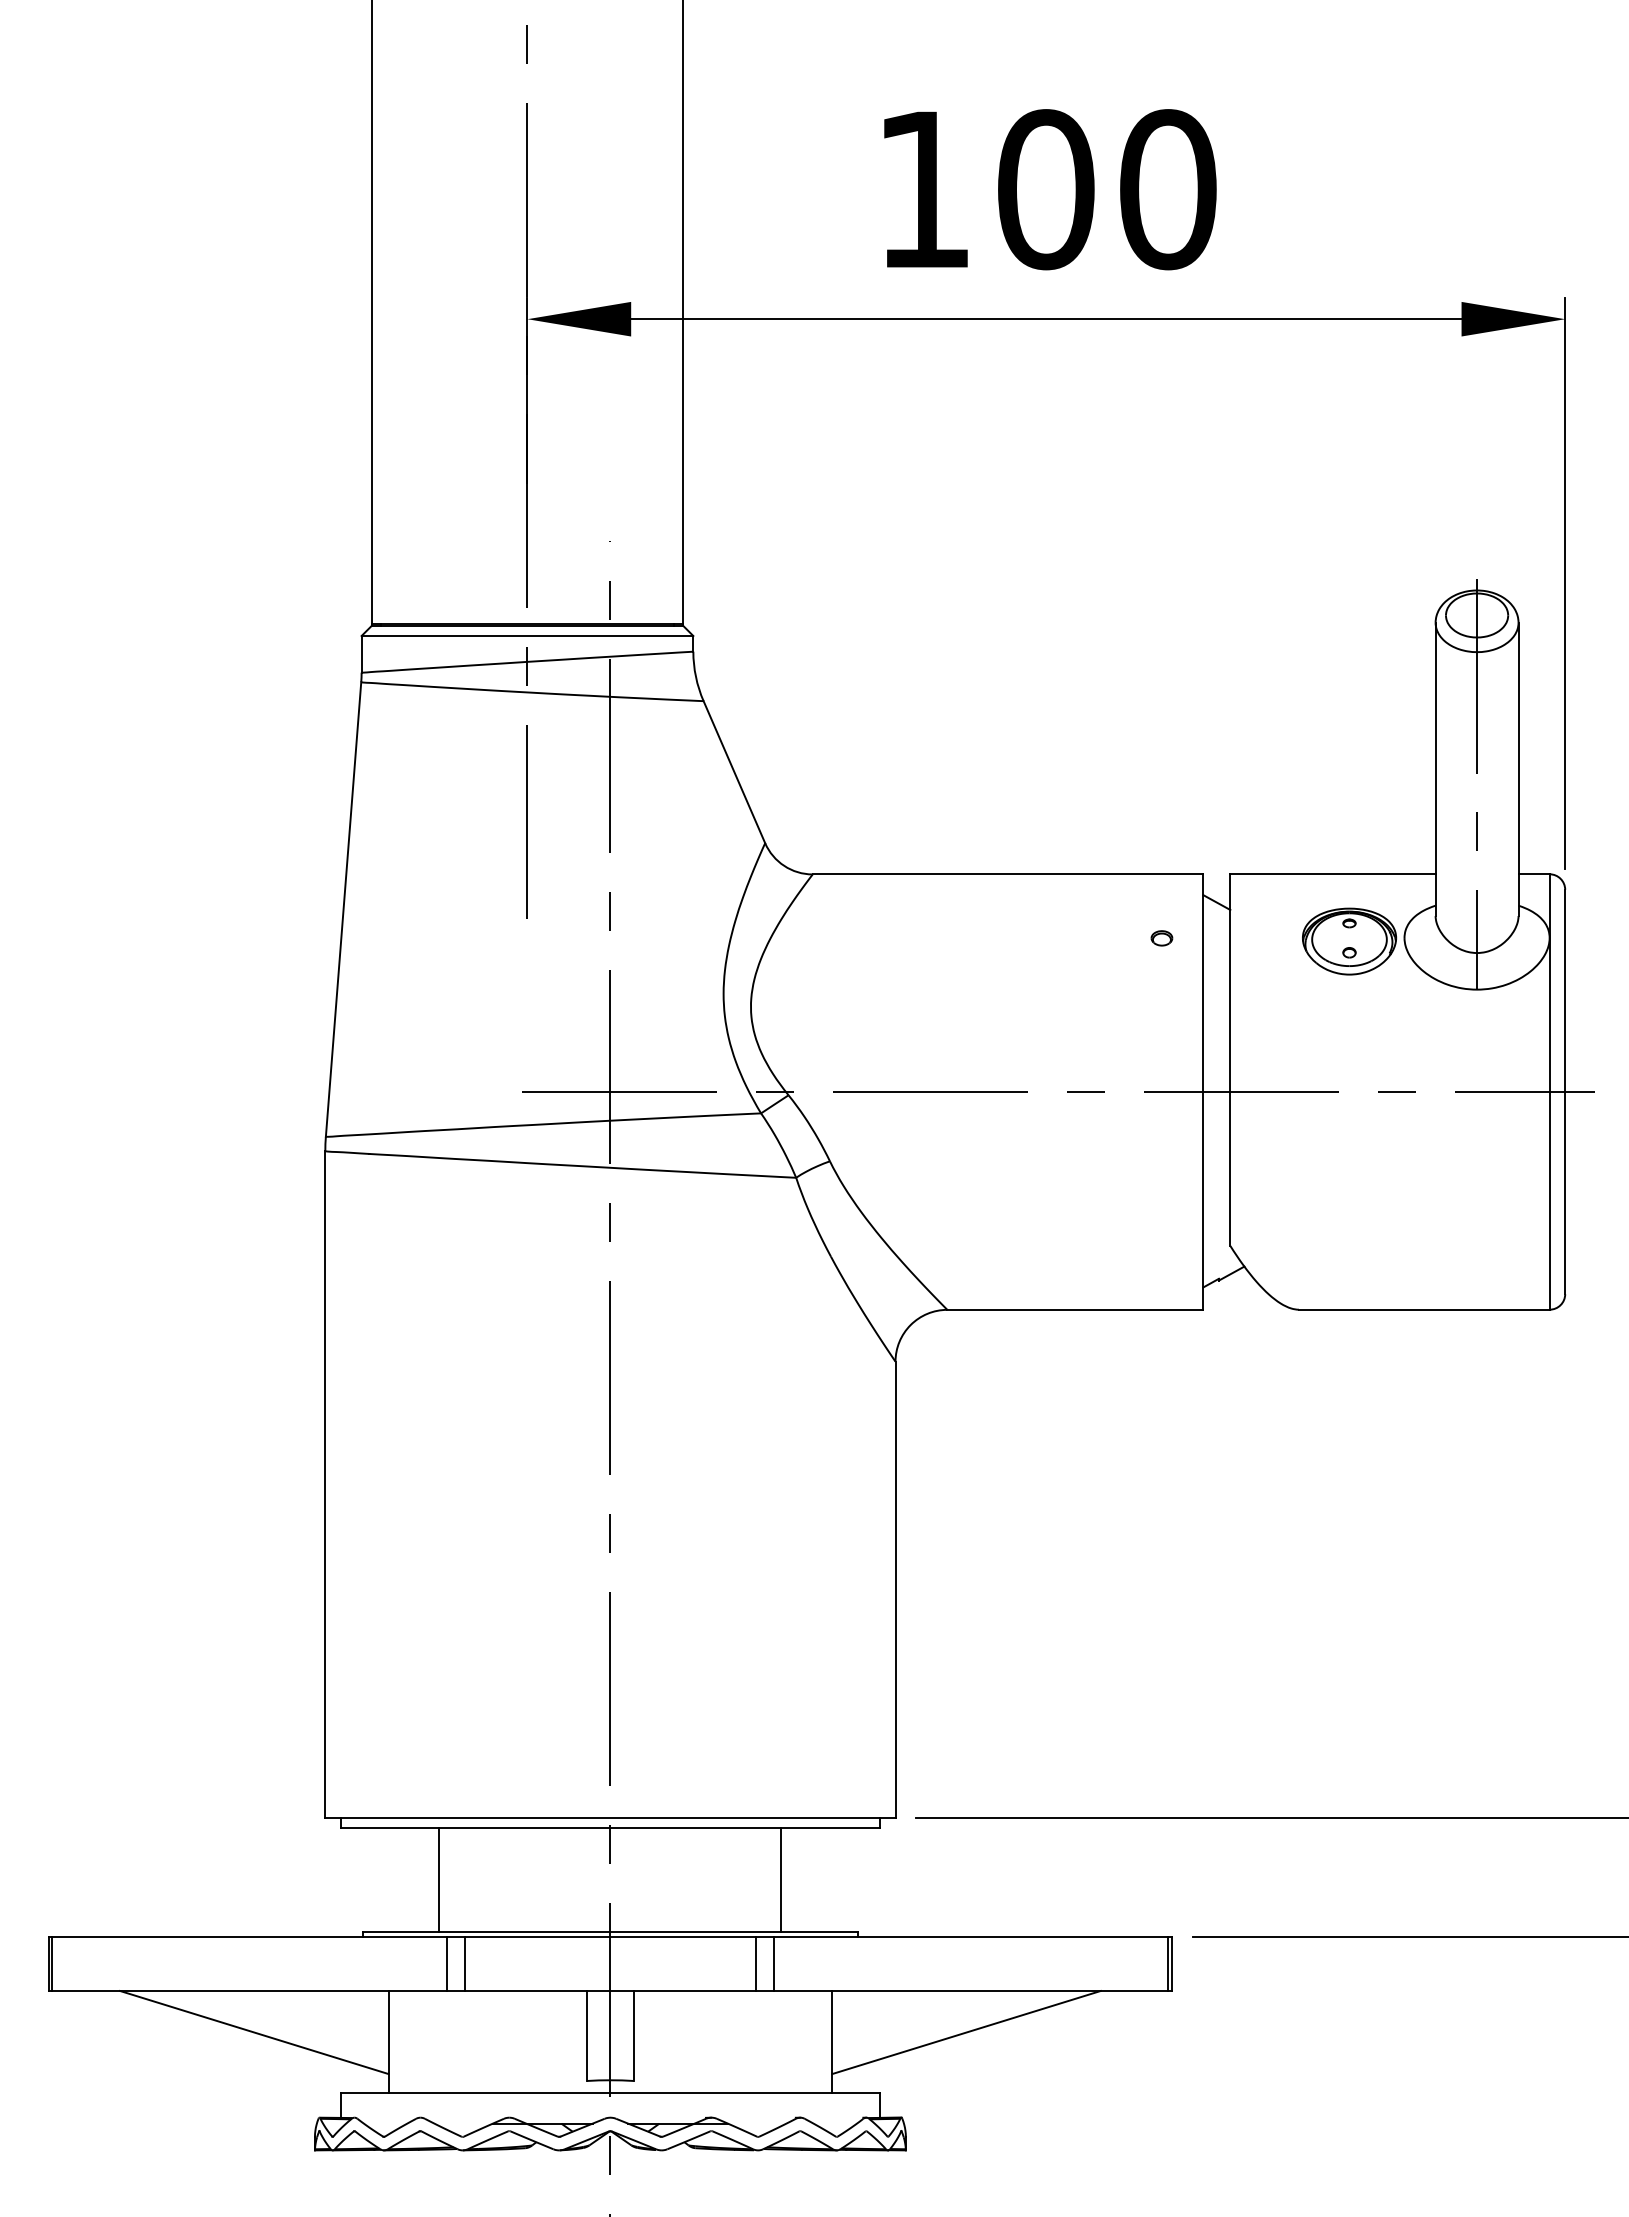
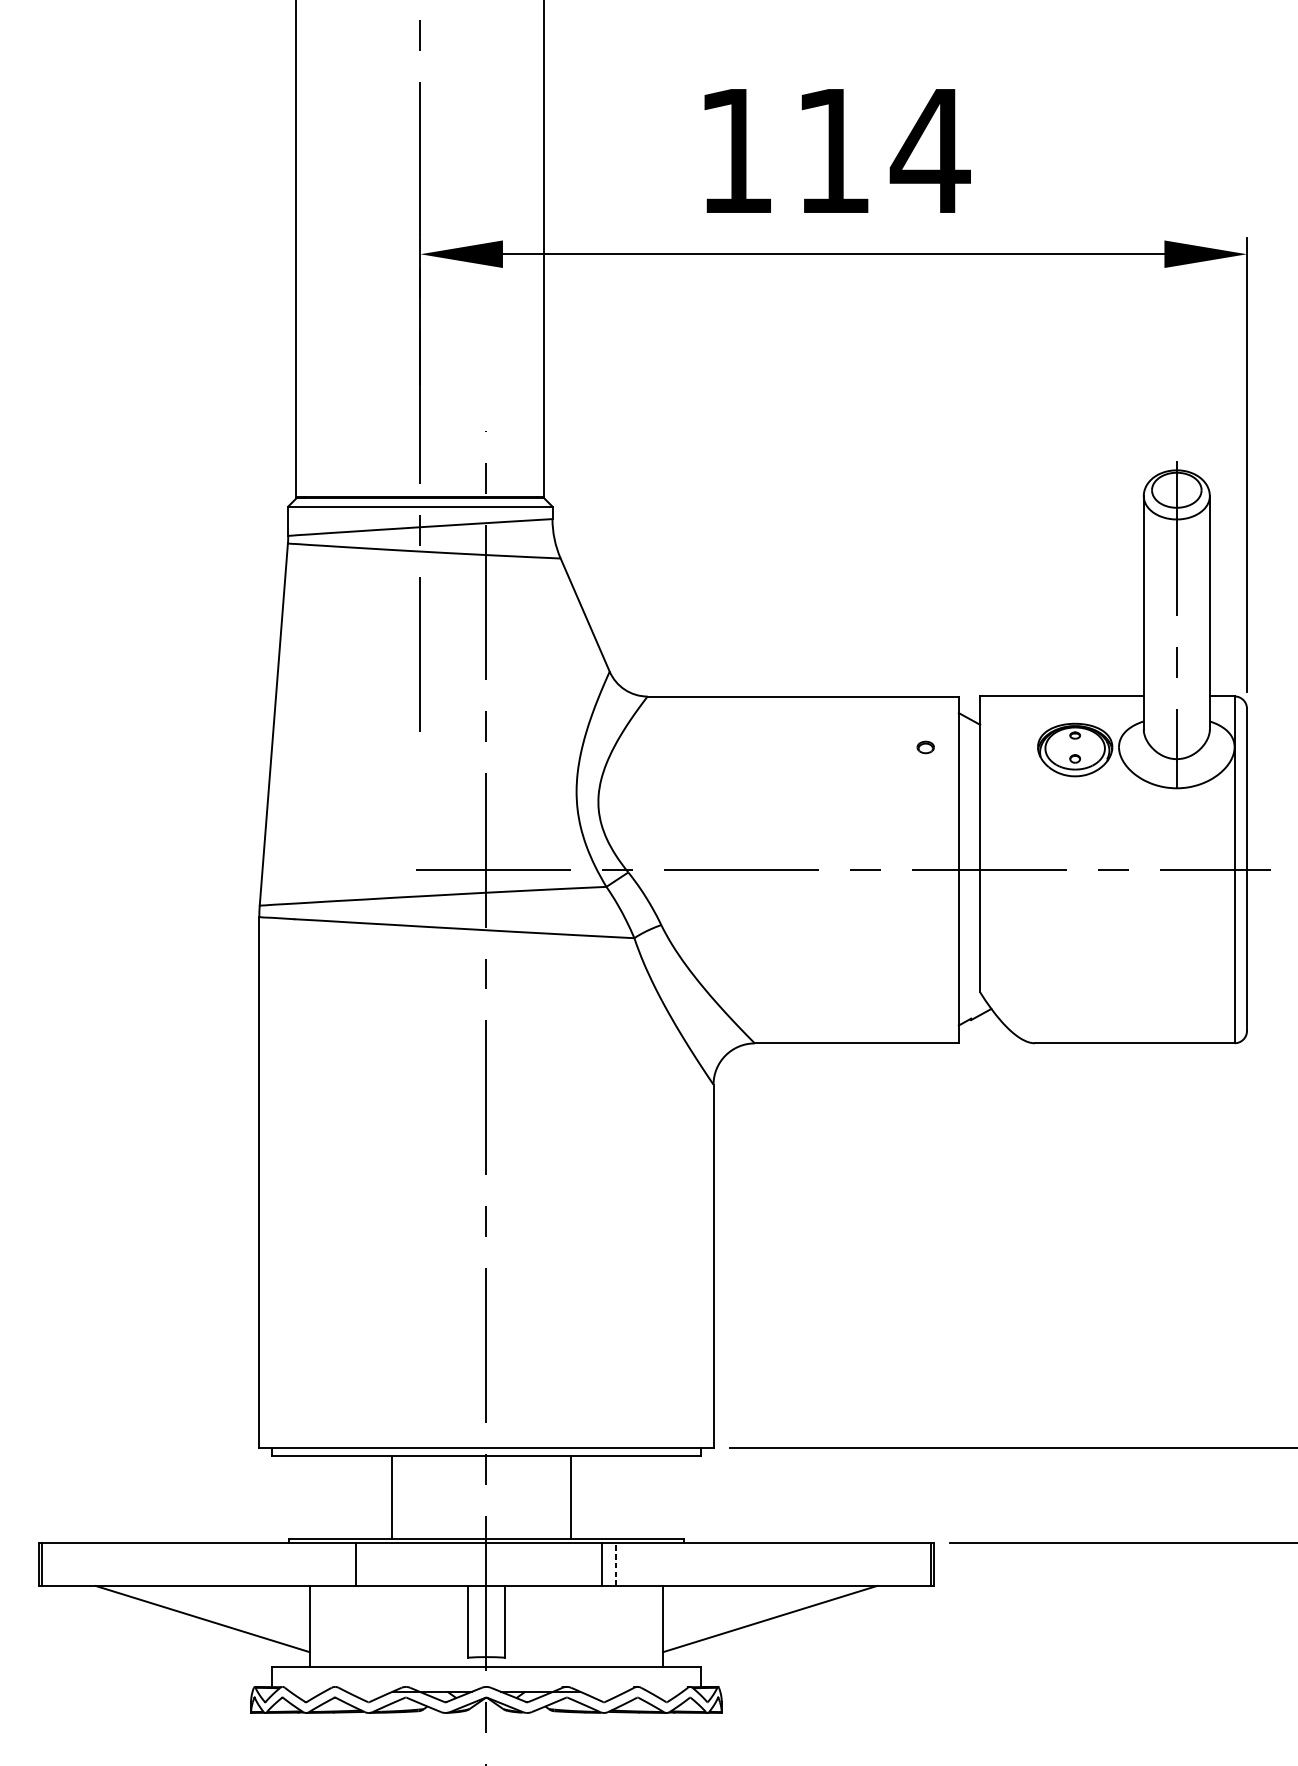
text: (1108, 189) -> (883, 150), 100 -> 114
line: (439, 1879) -> (391, 1497), moved
line: (781, 1879) -> (570, 1497), moved
line: (465, 1963) -> (370, 1564), removed
line: (773, 1964) -> (616, 1564), solid -> dashed

